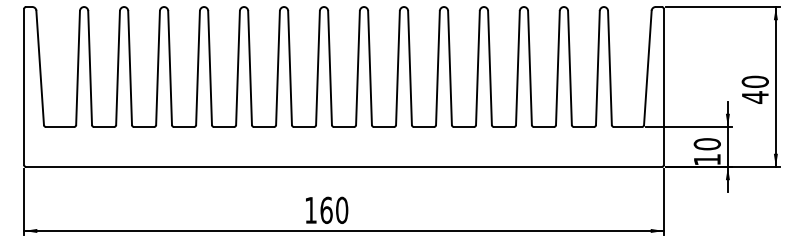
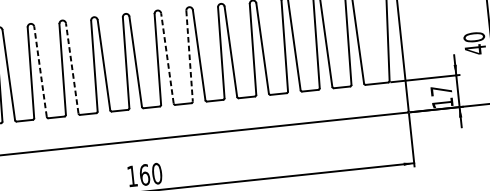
line: (210, 67) -> (40, 71), solid -> dashed
line: (250, 67) -> (72, 67), solid -> dashed
line: (370, 67) -> (167, 57), solid -> dashed
line: (397, 68) -> (189, 56), solid -> dashed
text: (706, 144) -> (440, 91), 10 -> 17

